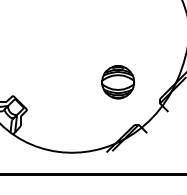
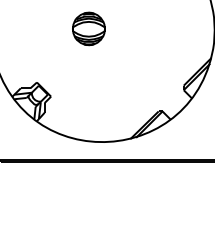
part: (117, 81) -> (88, 28), moved

